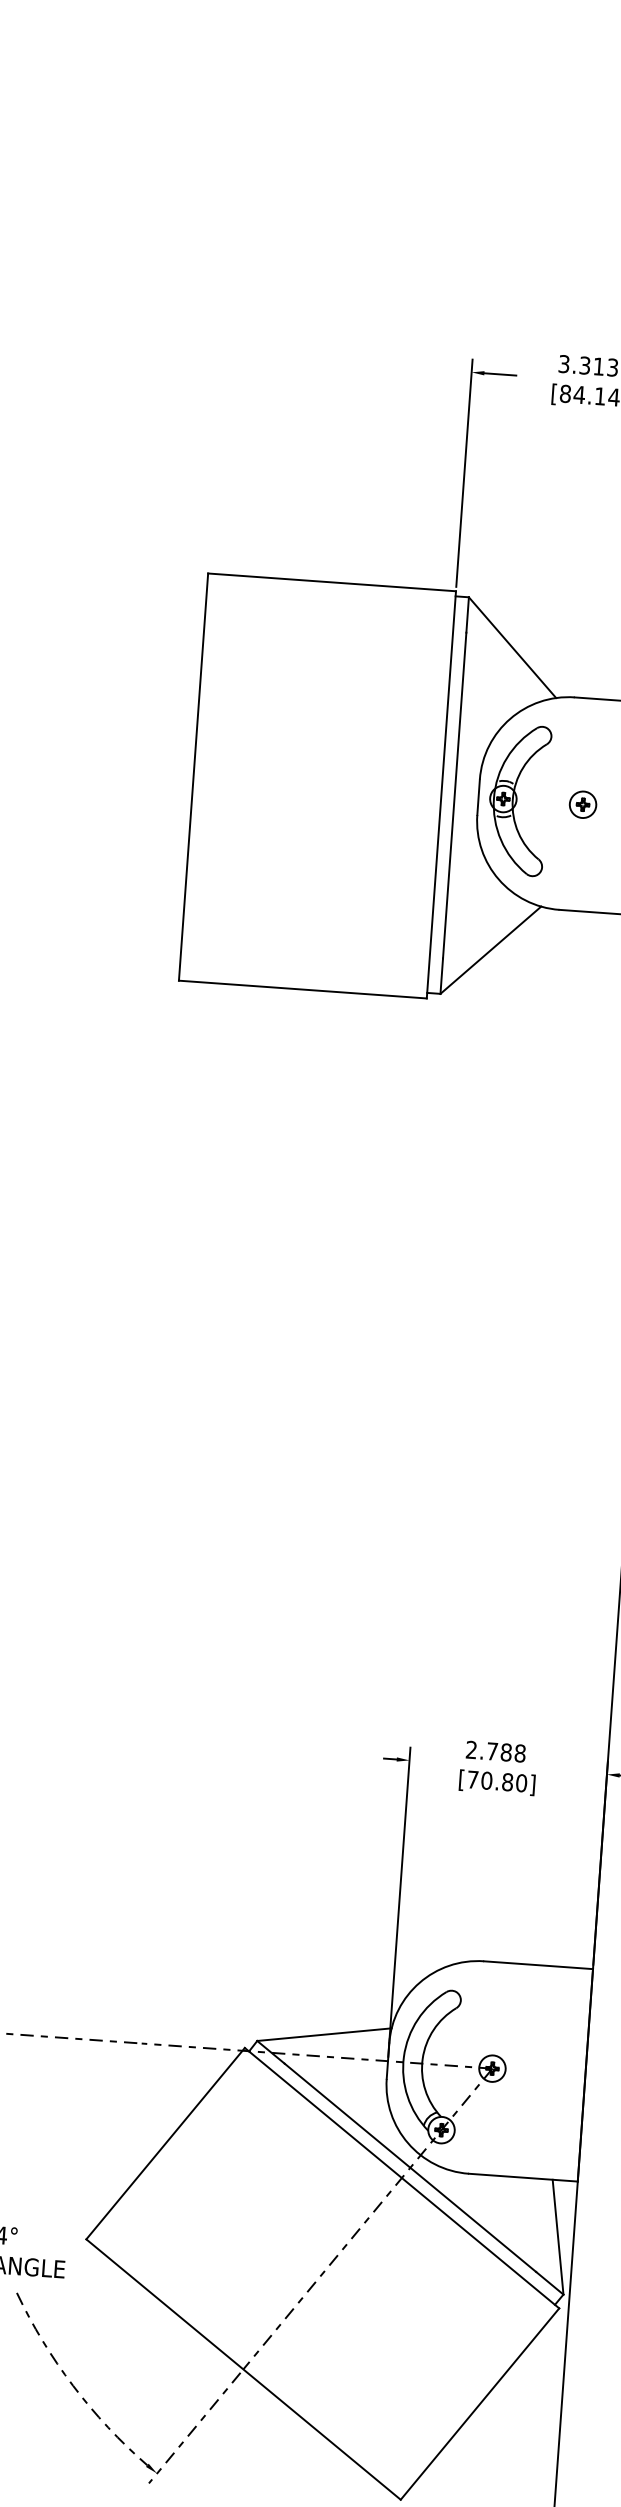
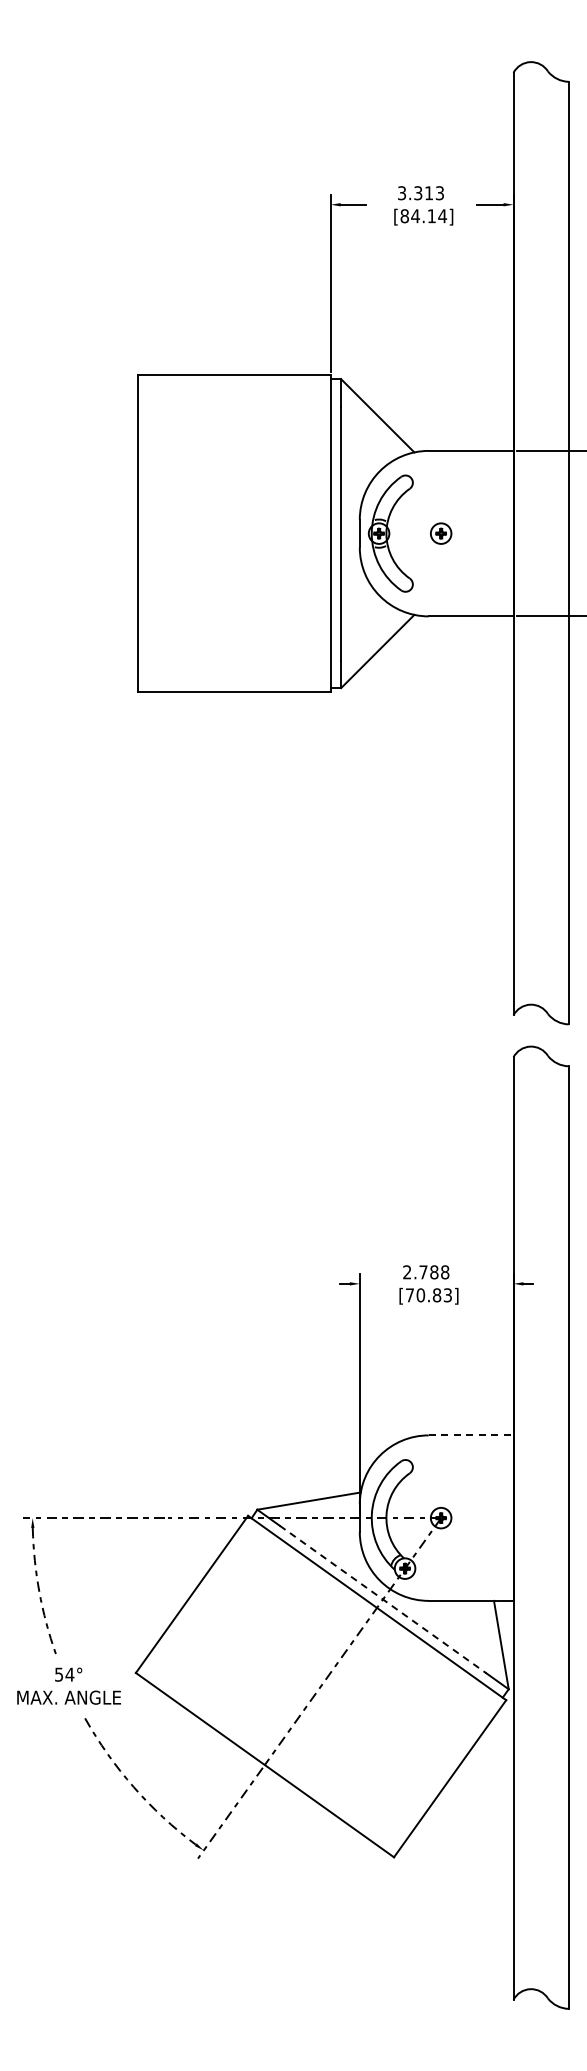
text: (521, 1783) -> (447, 1295), [70.80] -> [70.83]
line: (539, 1965) -> (471, 1435), solid -> dashed
line: (410, 2167) -> (383, 1599), solid -> dashed

